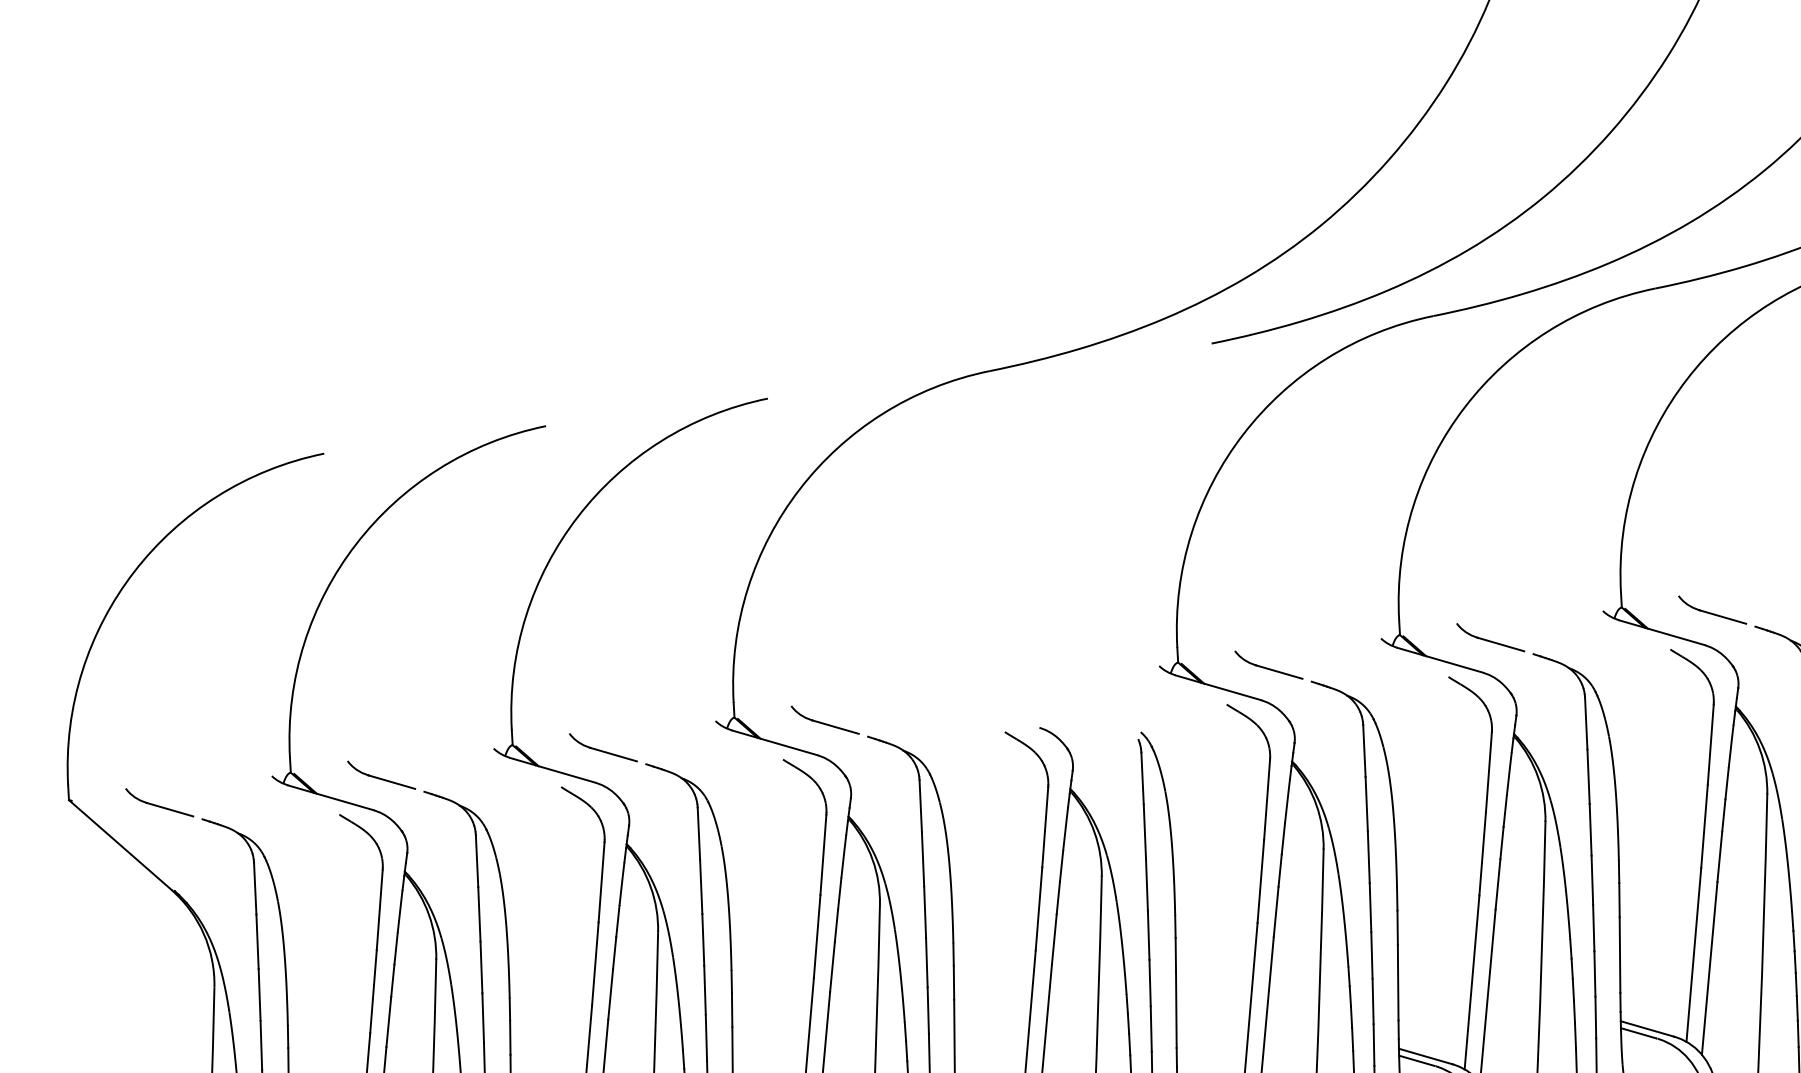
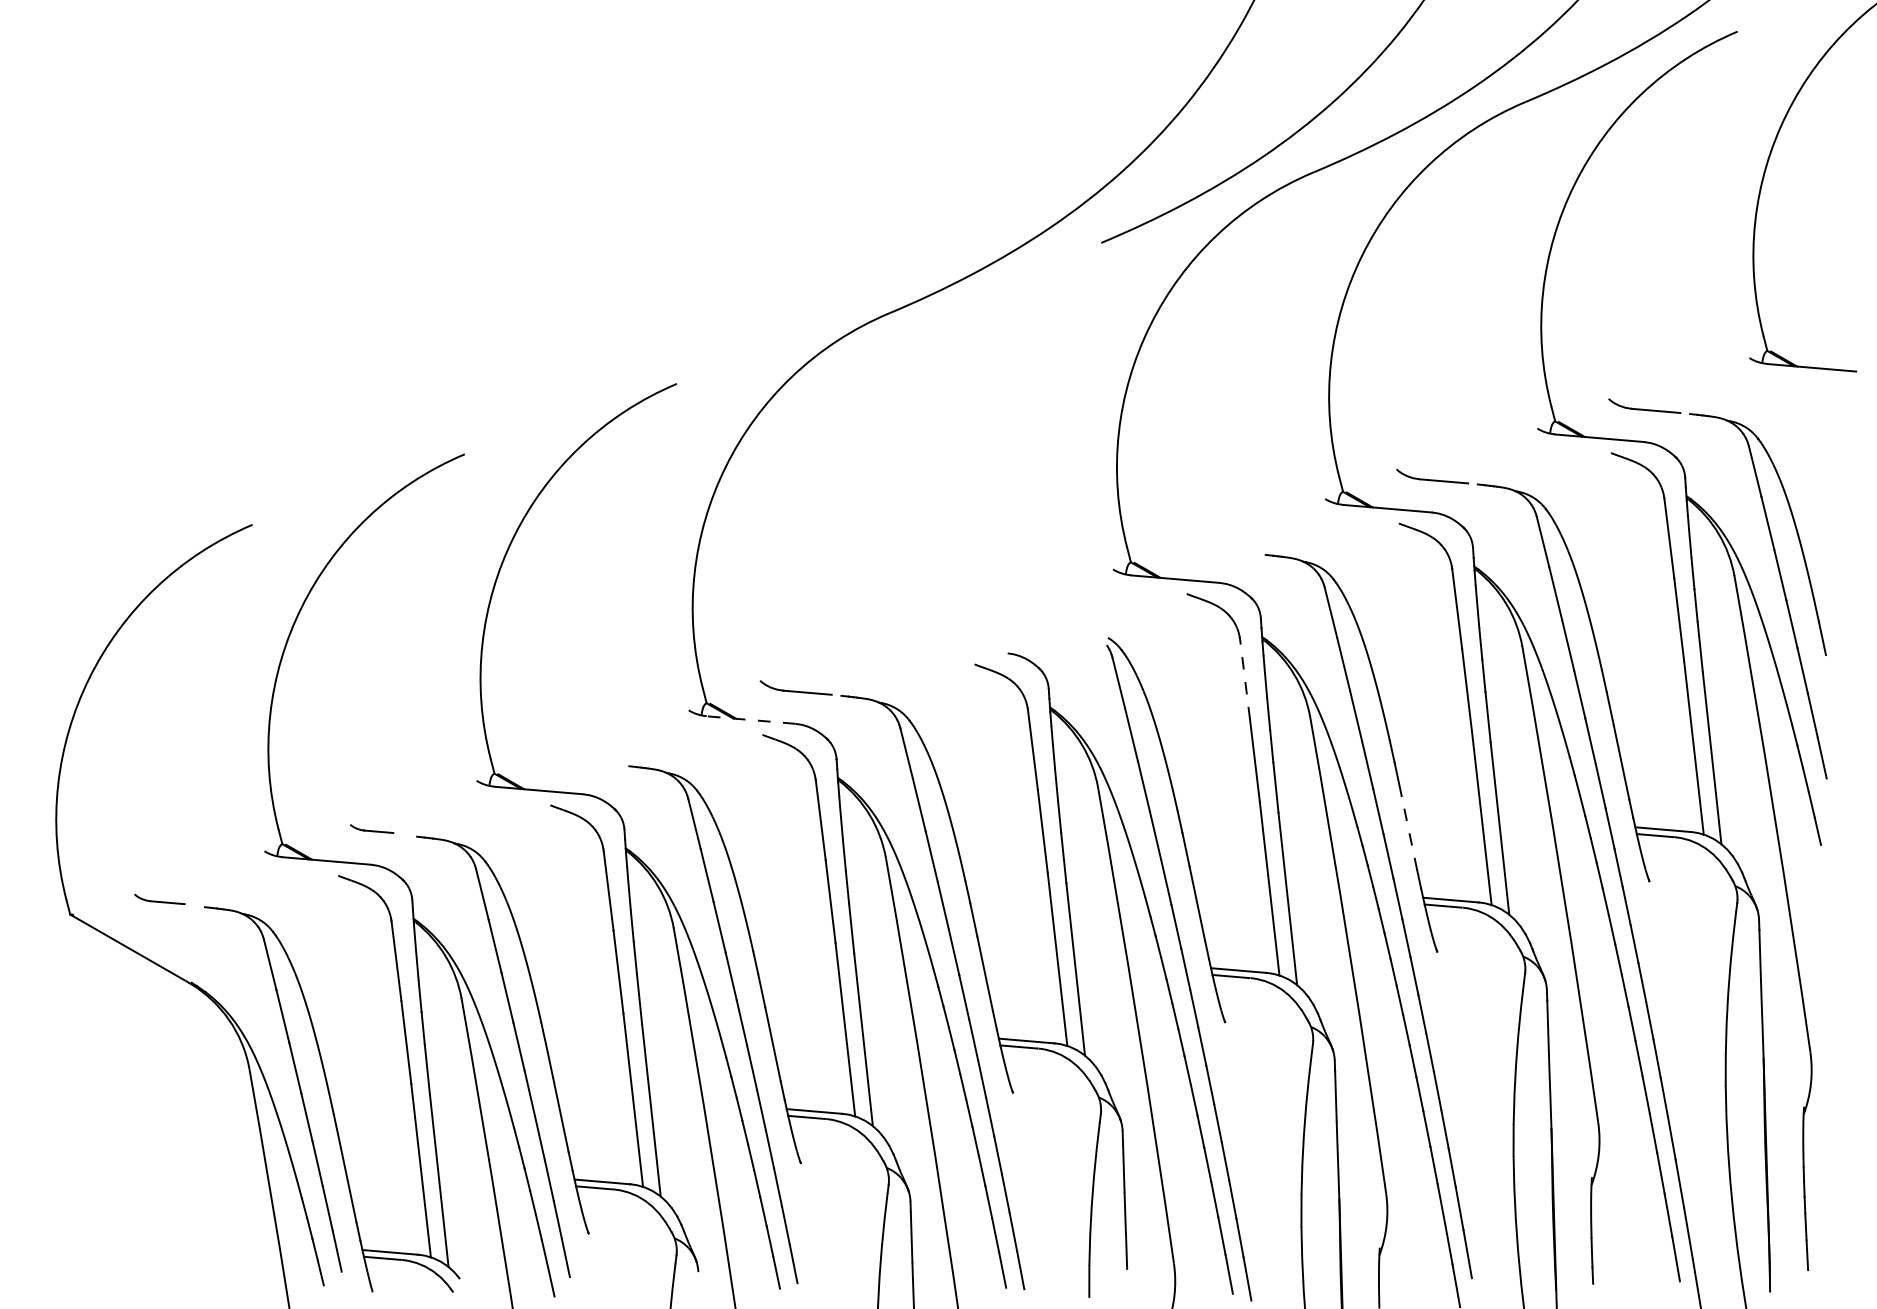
part: (1269, 664) -> (1220, 546), removed
line: (775, 743) -> (751, 720), solid -> dashed
part: (602, 747) -> (583, 758), removed
part: (381, 774) -> (371, 828), size x0.6
line: (1266, 798) -> (1244, 678), solid -> dashed
part: (159, 802) -> (159, 899), size x0.7
line: (1398, 983) -> (1409, 833), solid -> dashed

